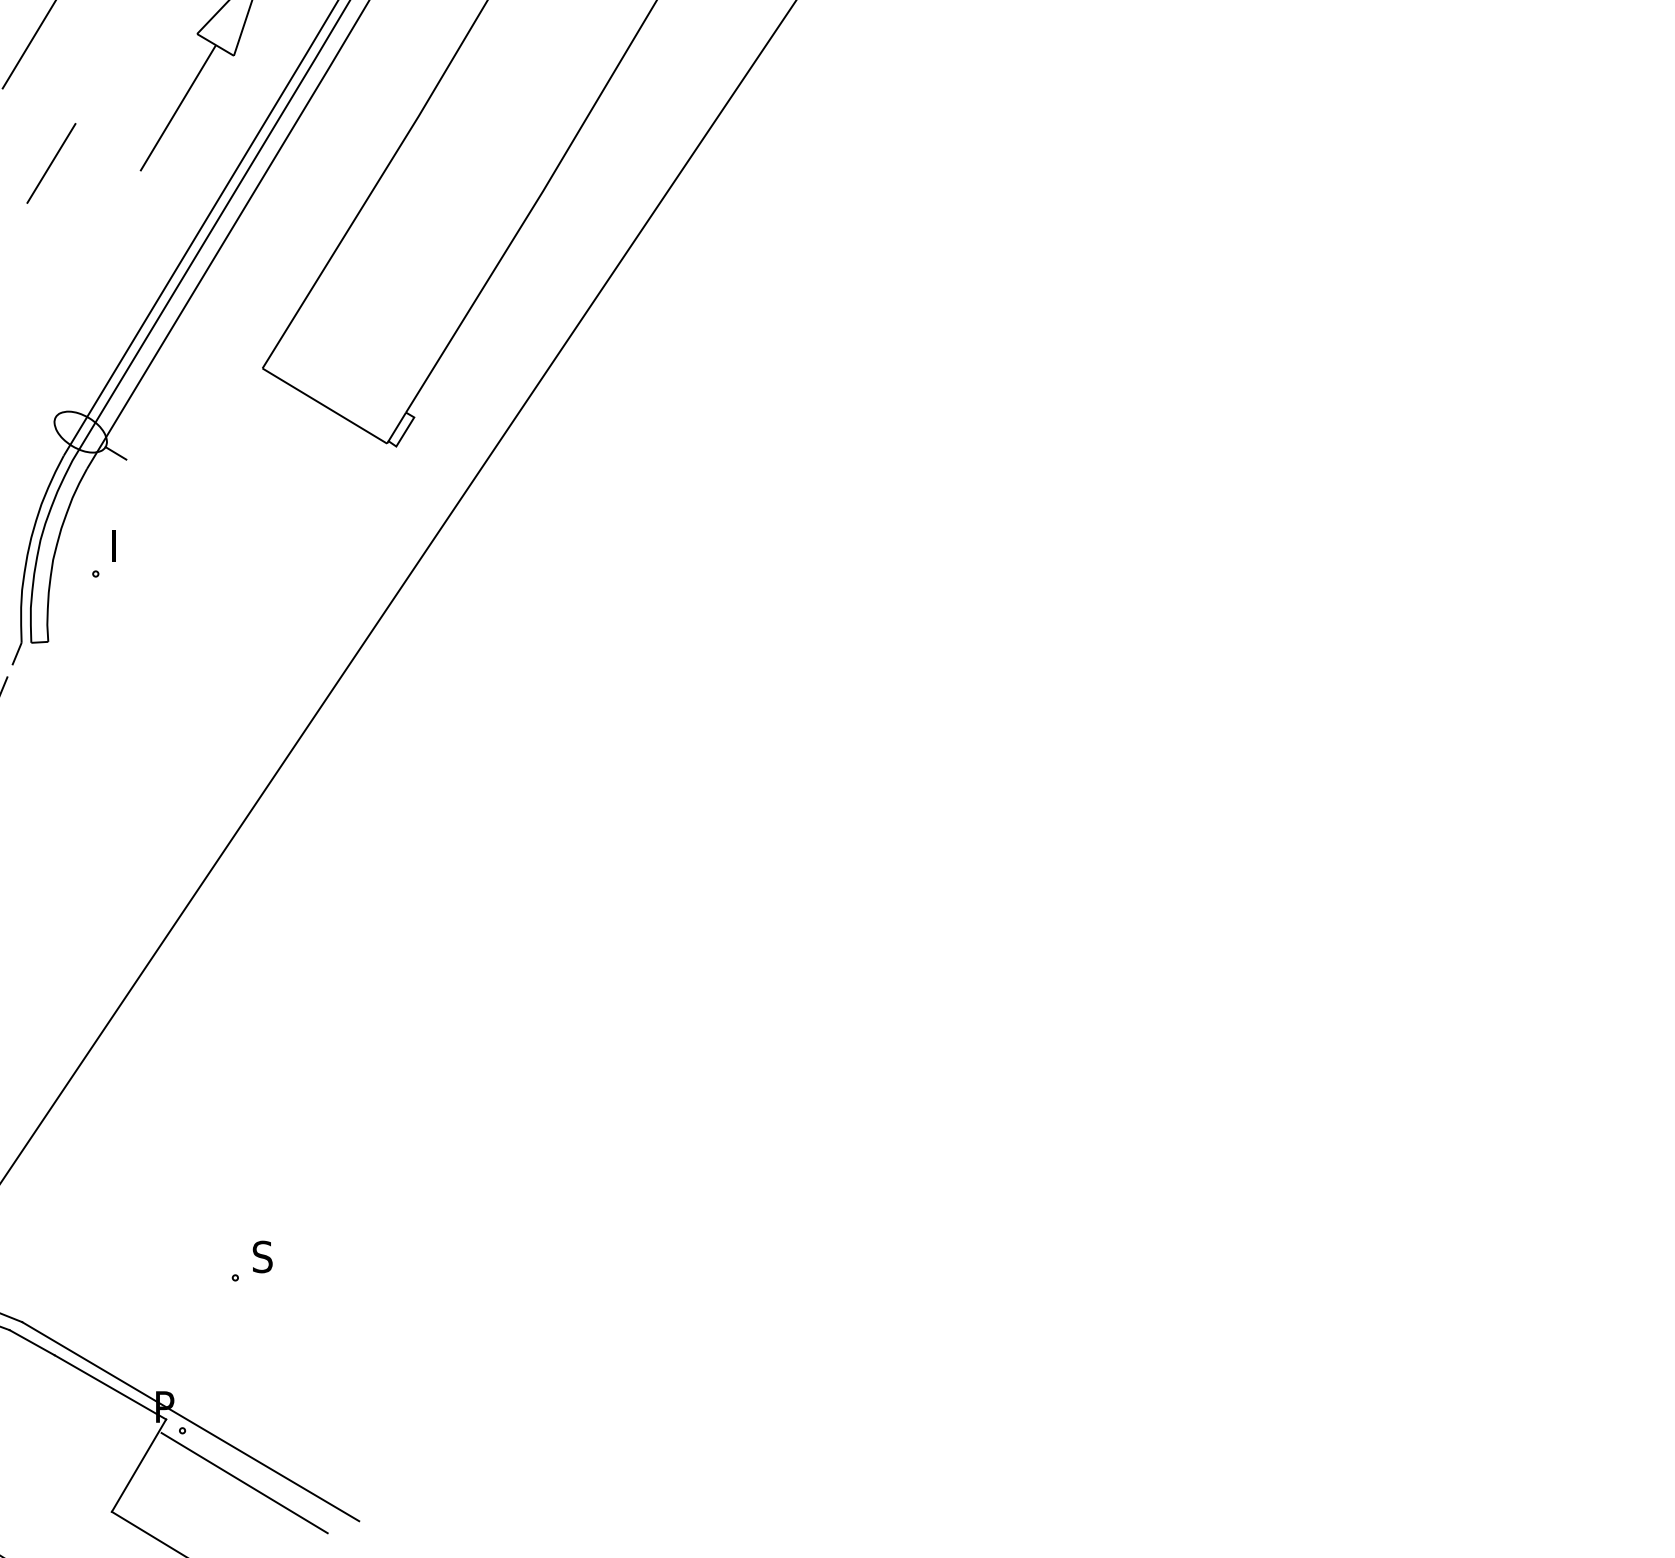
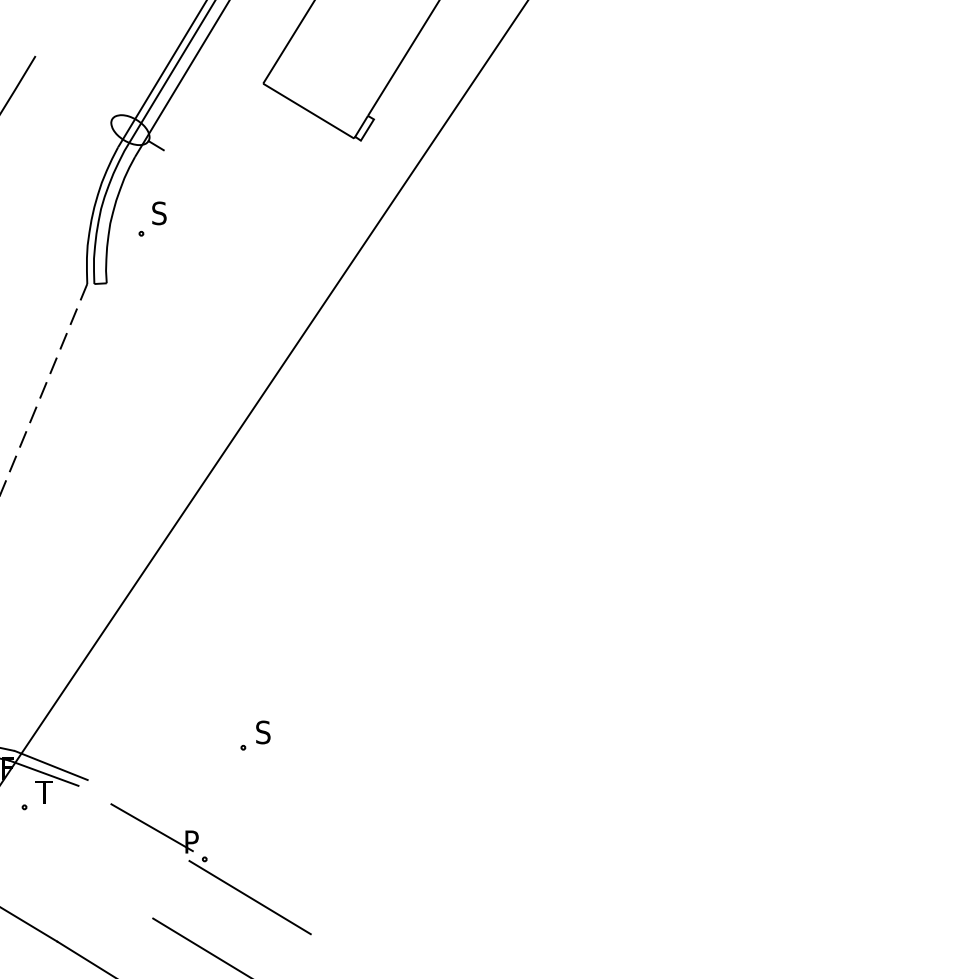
text: (120, 545) -> (159, 212), I -> S
line: (31, 1342) -> (94, 794), removed
line: (190, 1421) -> (210, 852), removed
line: (138, 1465) -> (172, 884), removed

